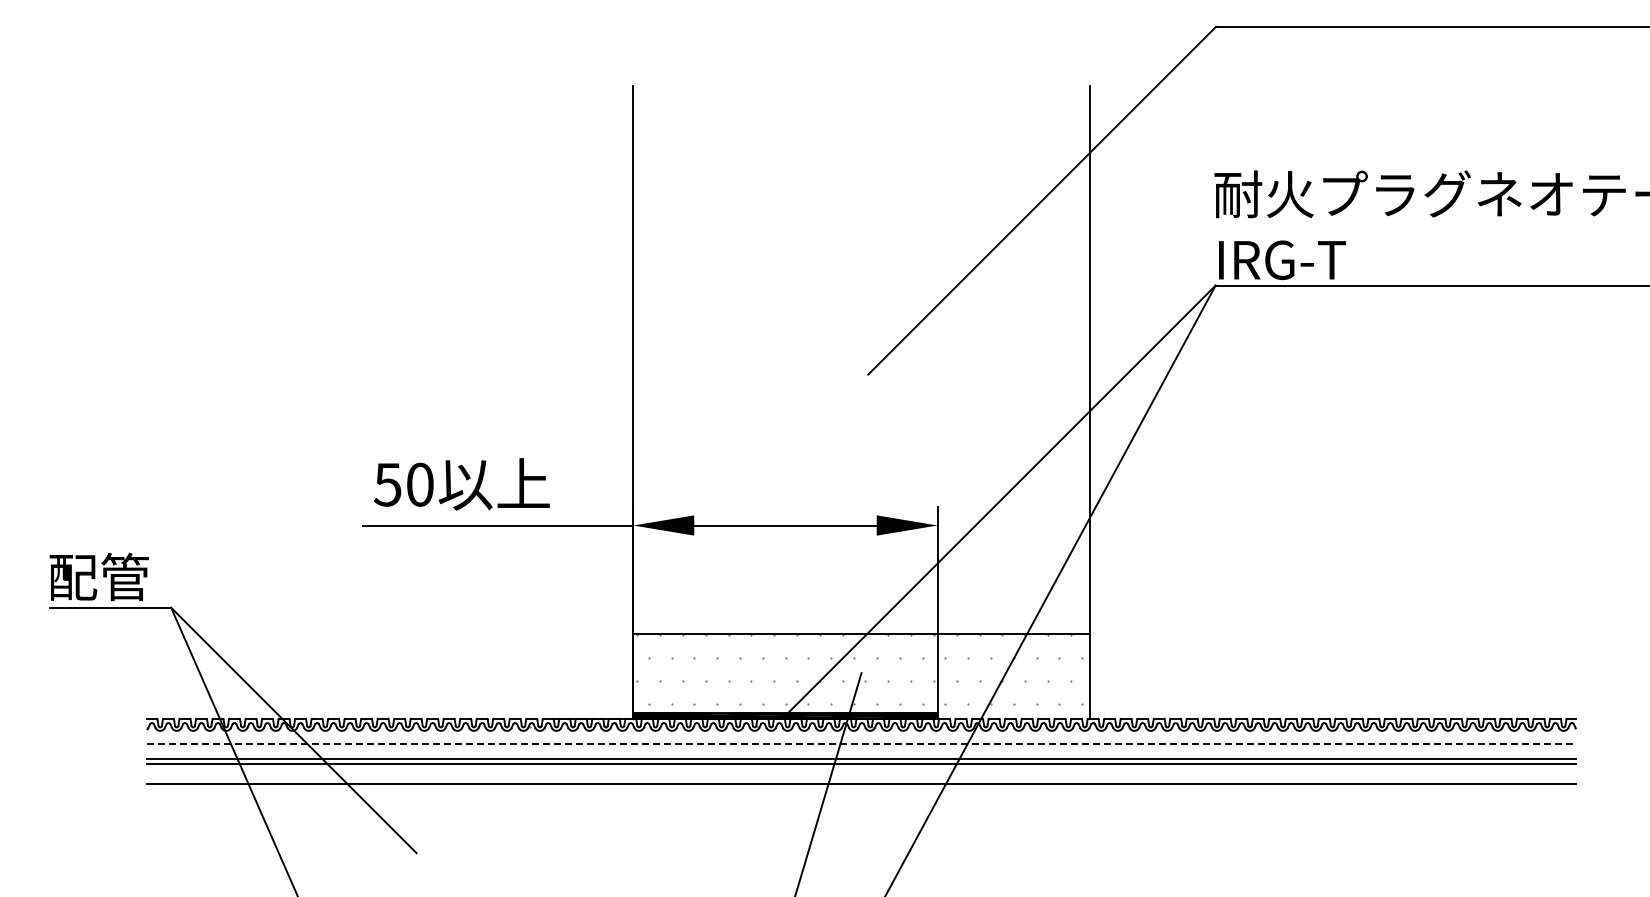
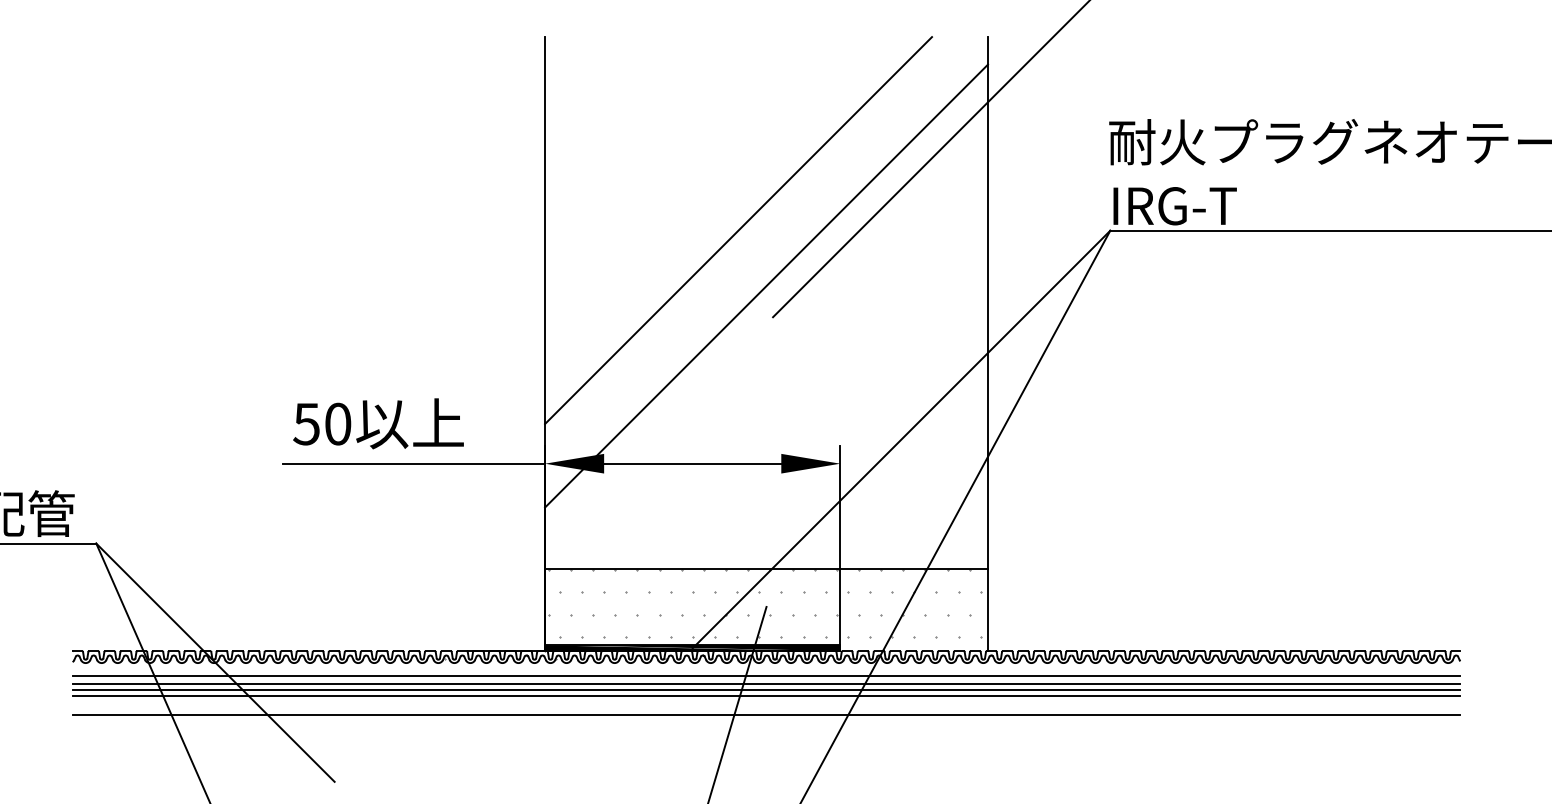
line: (832, 285) -> (738, 230), added
line: (861, 342) -> (766, 286), added
line: (861, 744) -> (766, 676), dashed -> solid
line: (861, 751) -> (766, 683), added

